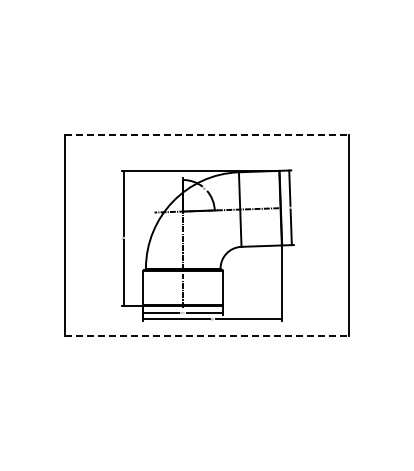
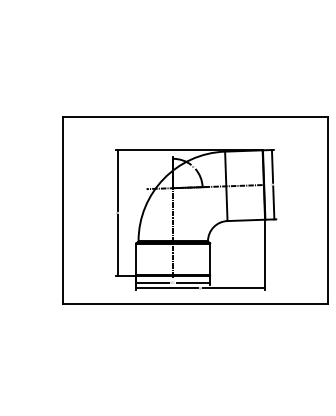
line: (207, 134) -> (195, 116), dashed -> solid
line: (207, 336) -> (195, 304), dashed -> solid

